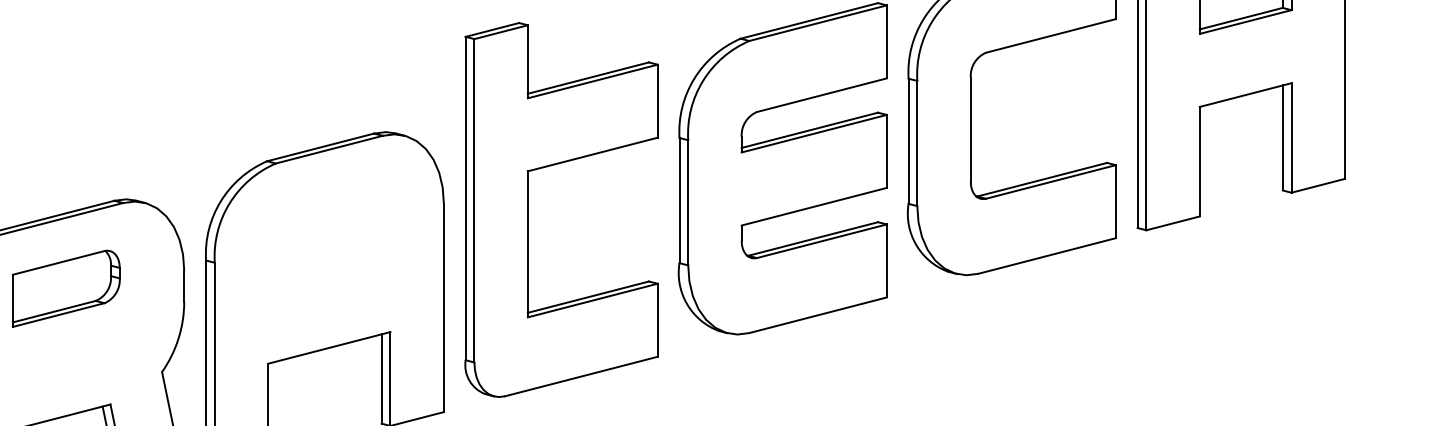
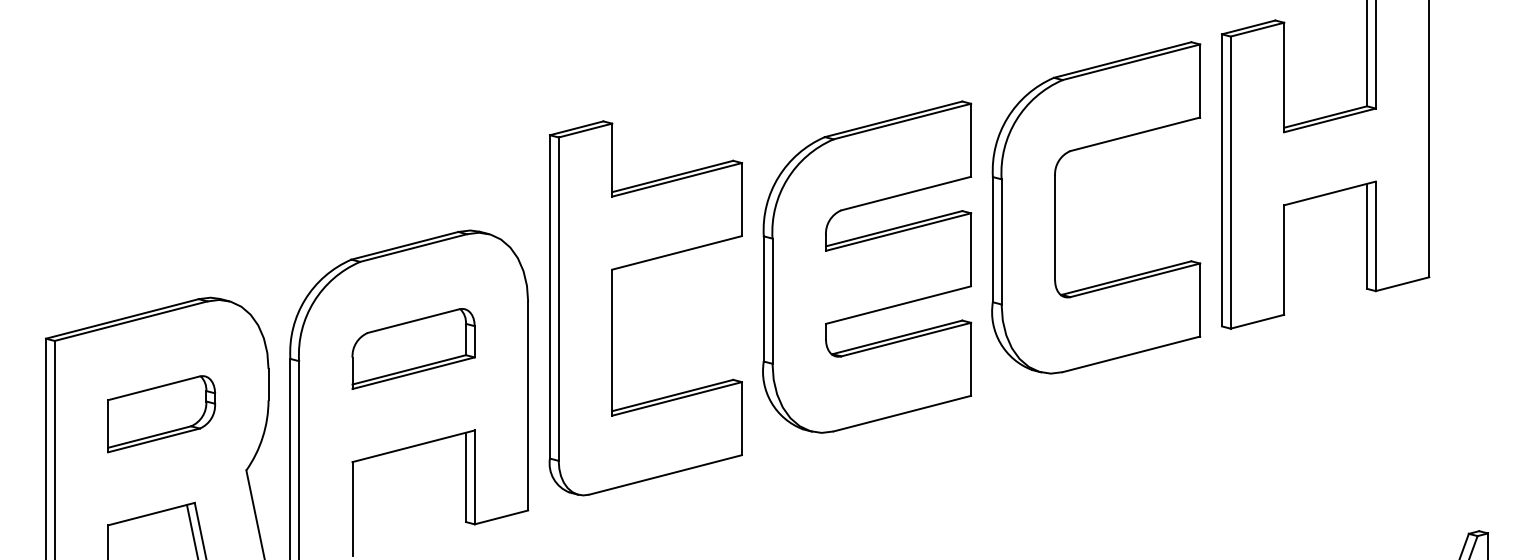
part: (329, 250) -> (413, 348), added
part: (66, 289) -> (161, 414), moved

